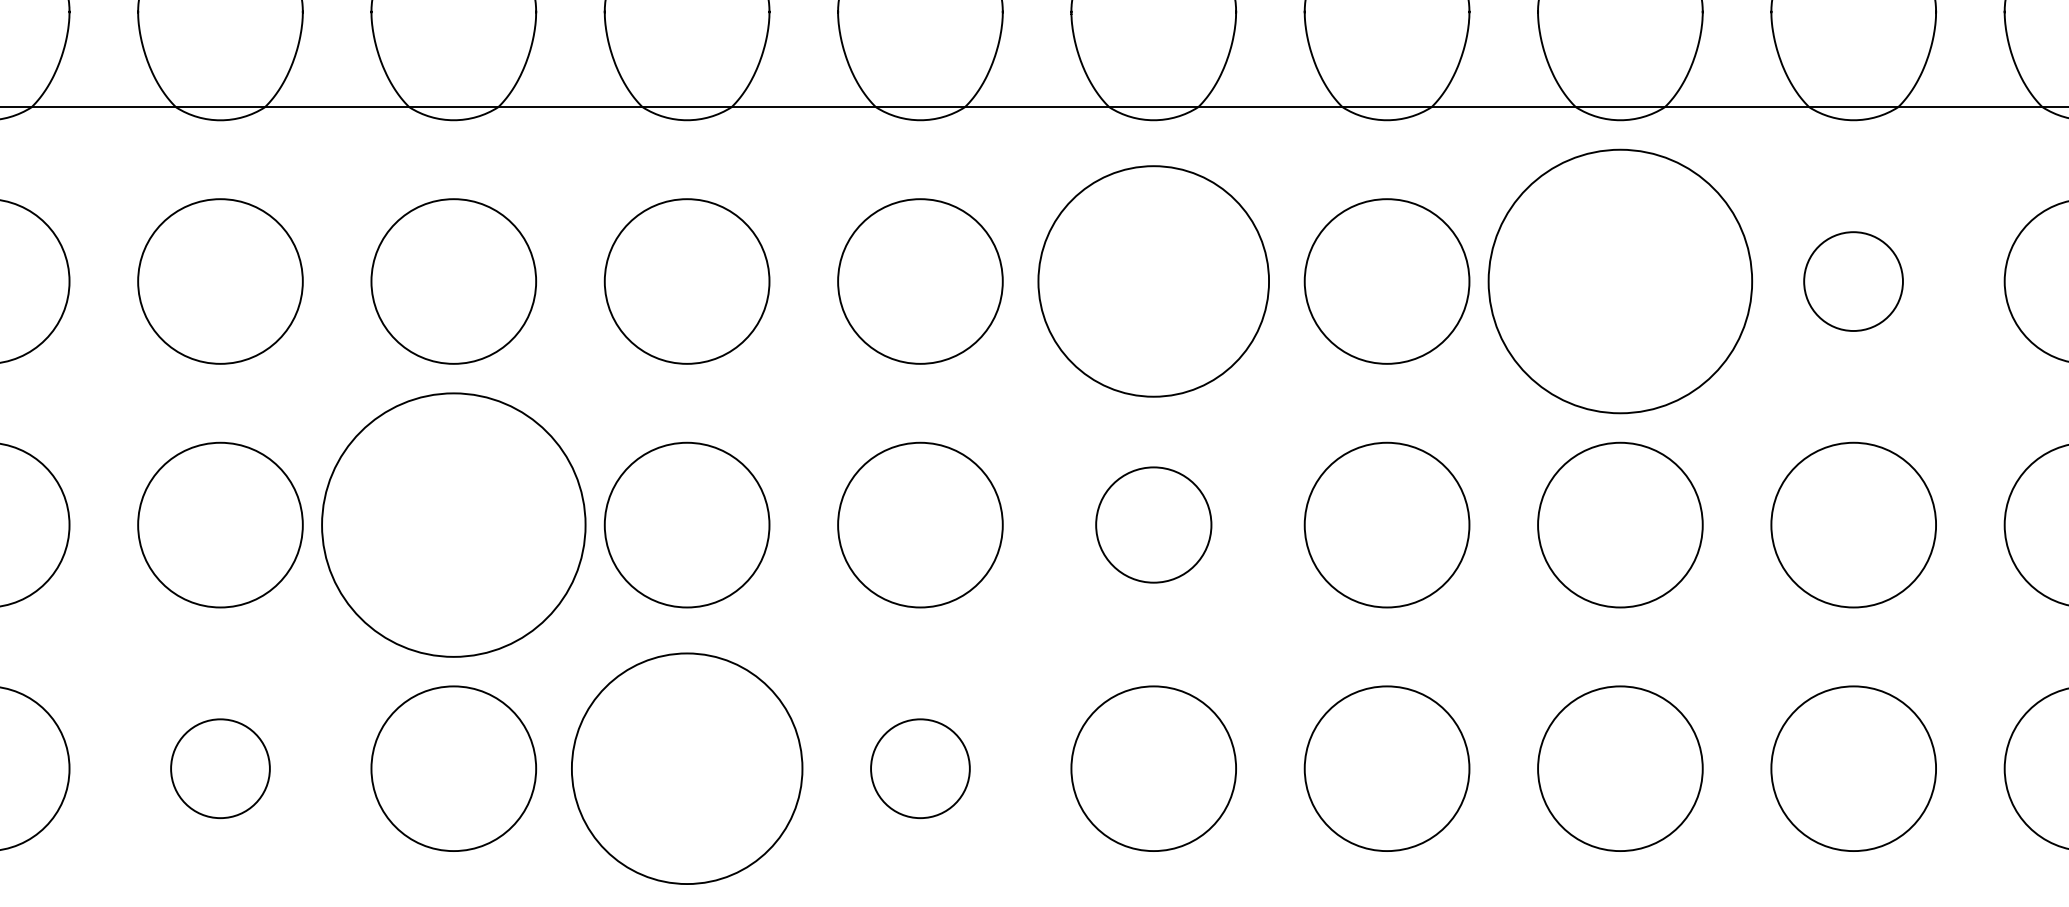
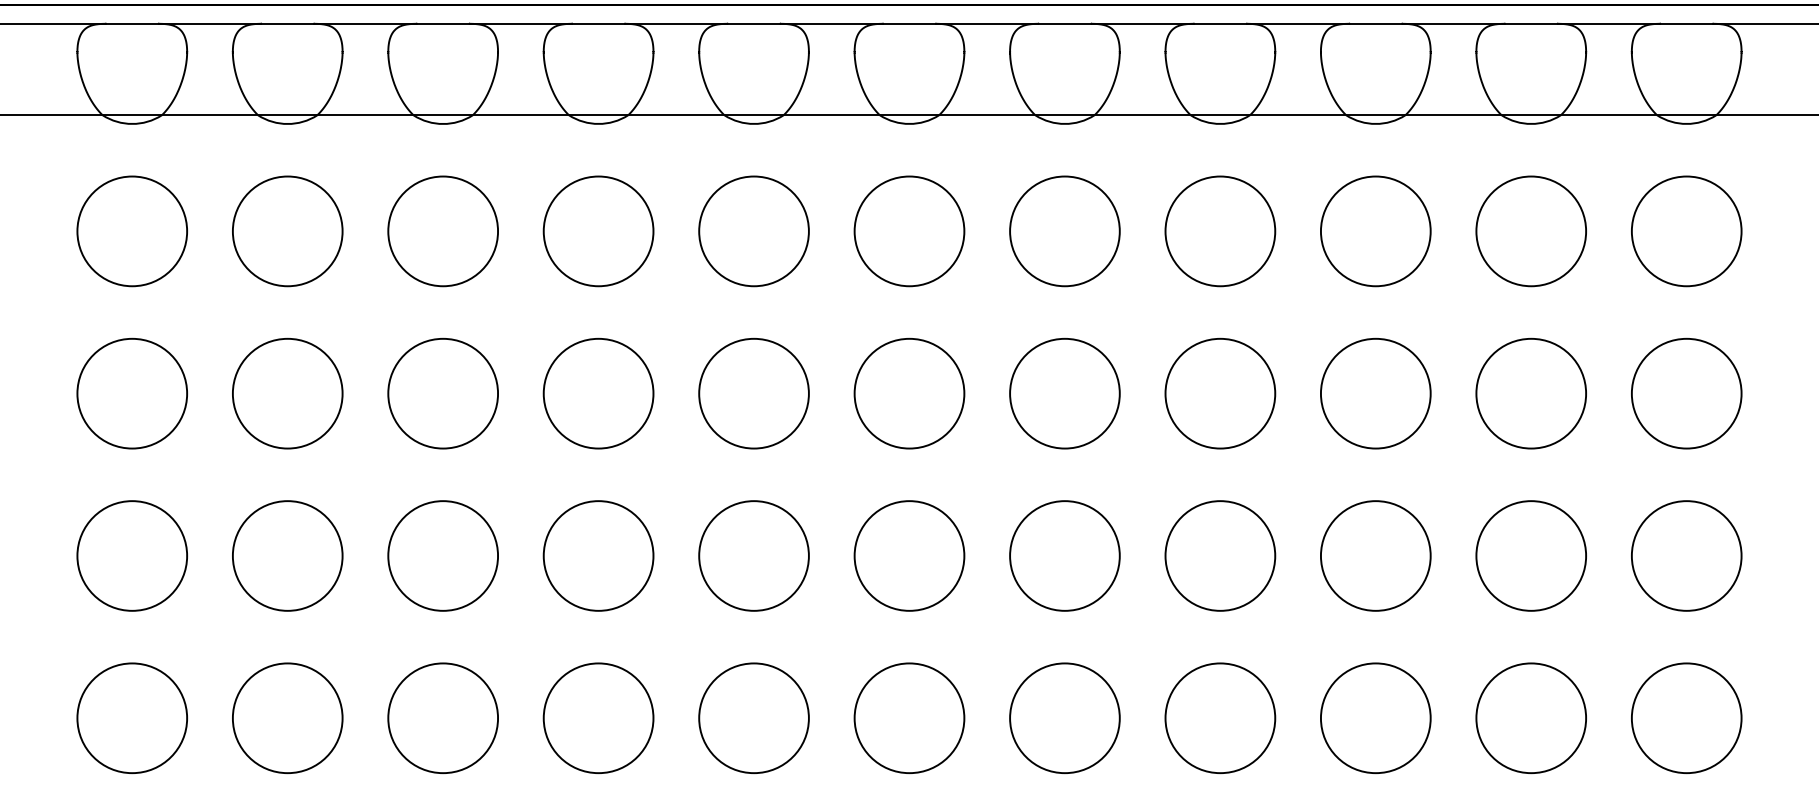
circle: (1153, 281) -> (1064, 231), size x0.71
circle: (1619, 281) -> (1375, 231), size x0.62
circle: (1852, 281) -> (1530, 231), size x1.67
circle: (453, 524) -> (598, 393), size x0.62
circle: (1153, 524) -> (1064, 393), size x1.43
circle: (220, 768) -> (443, 555), size x1.67
circle: (686, 768) -> (753, 555), size x0.71
circle: (920, 768) -> (909, 555), size x1.67

